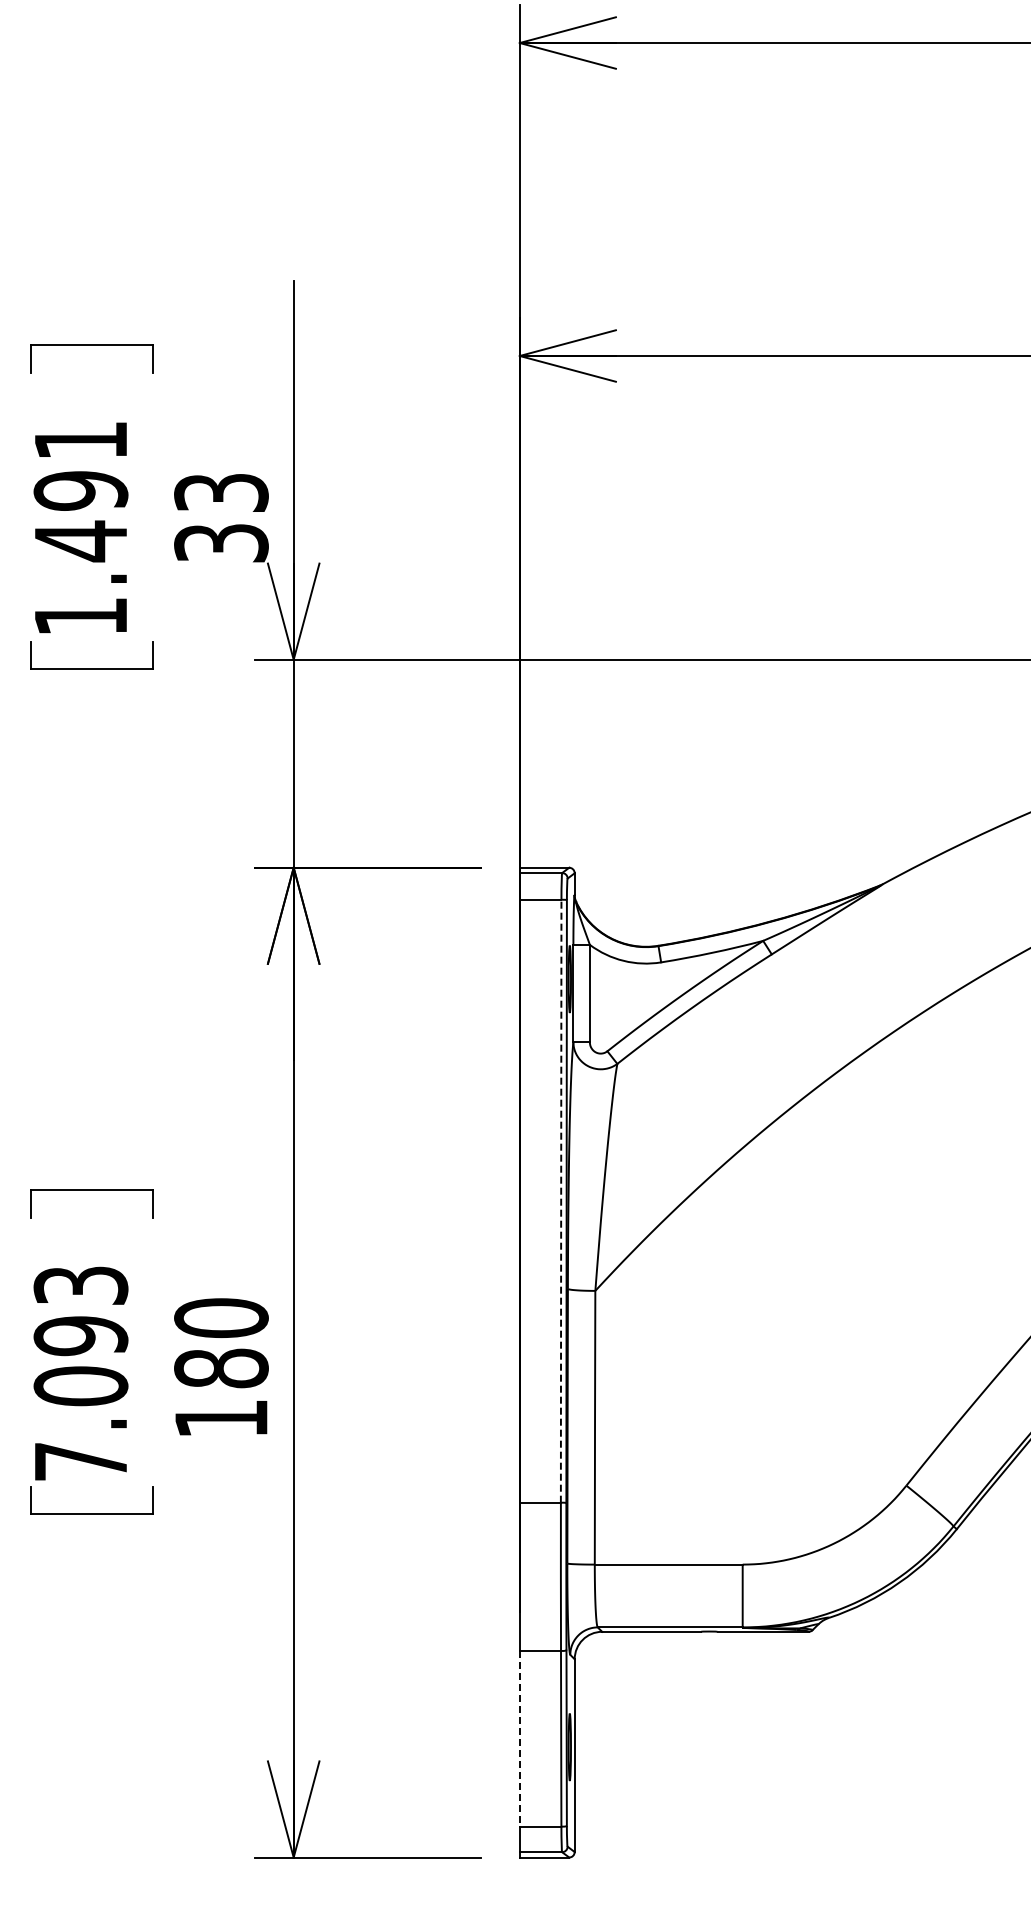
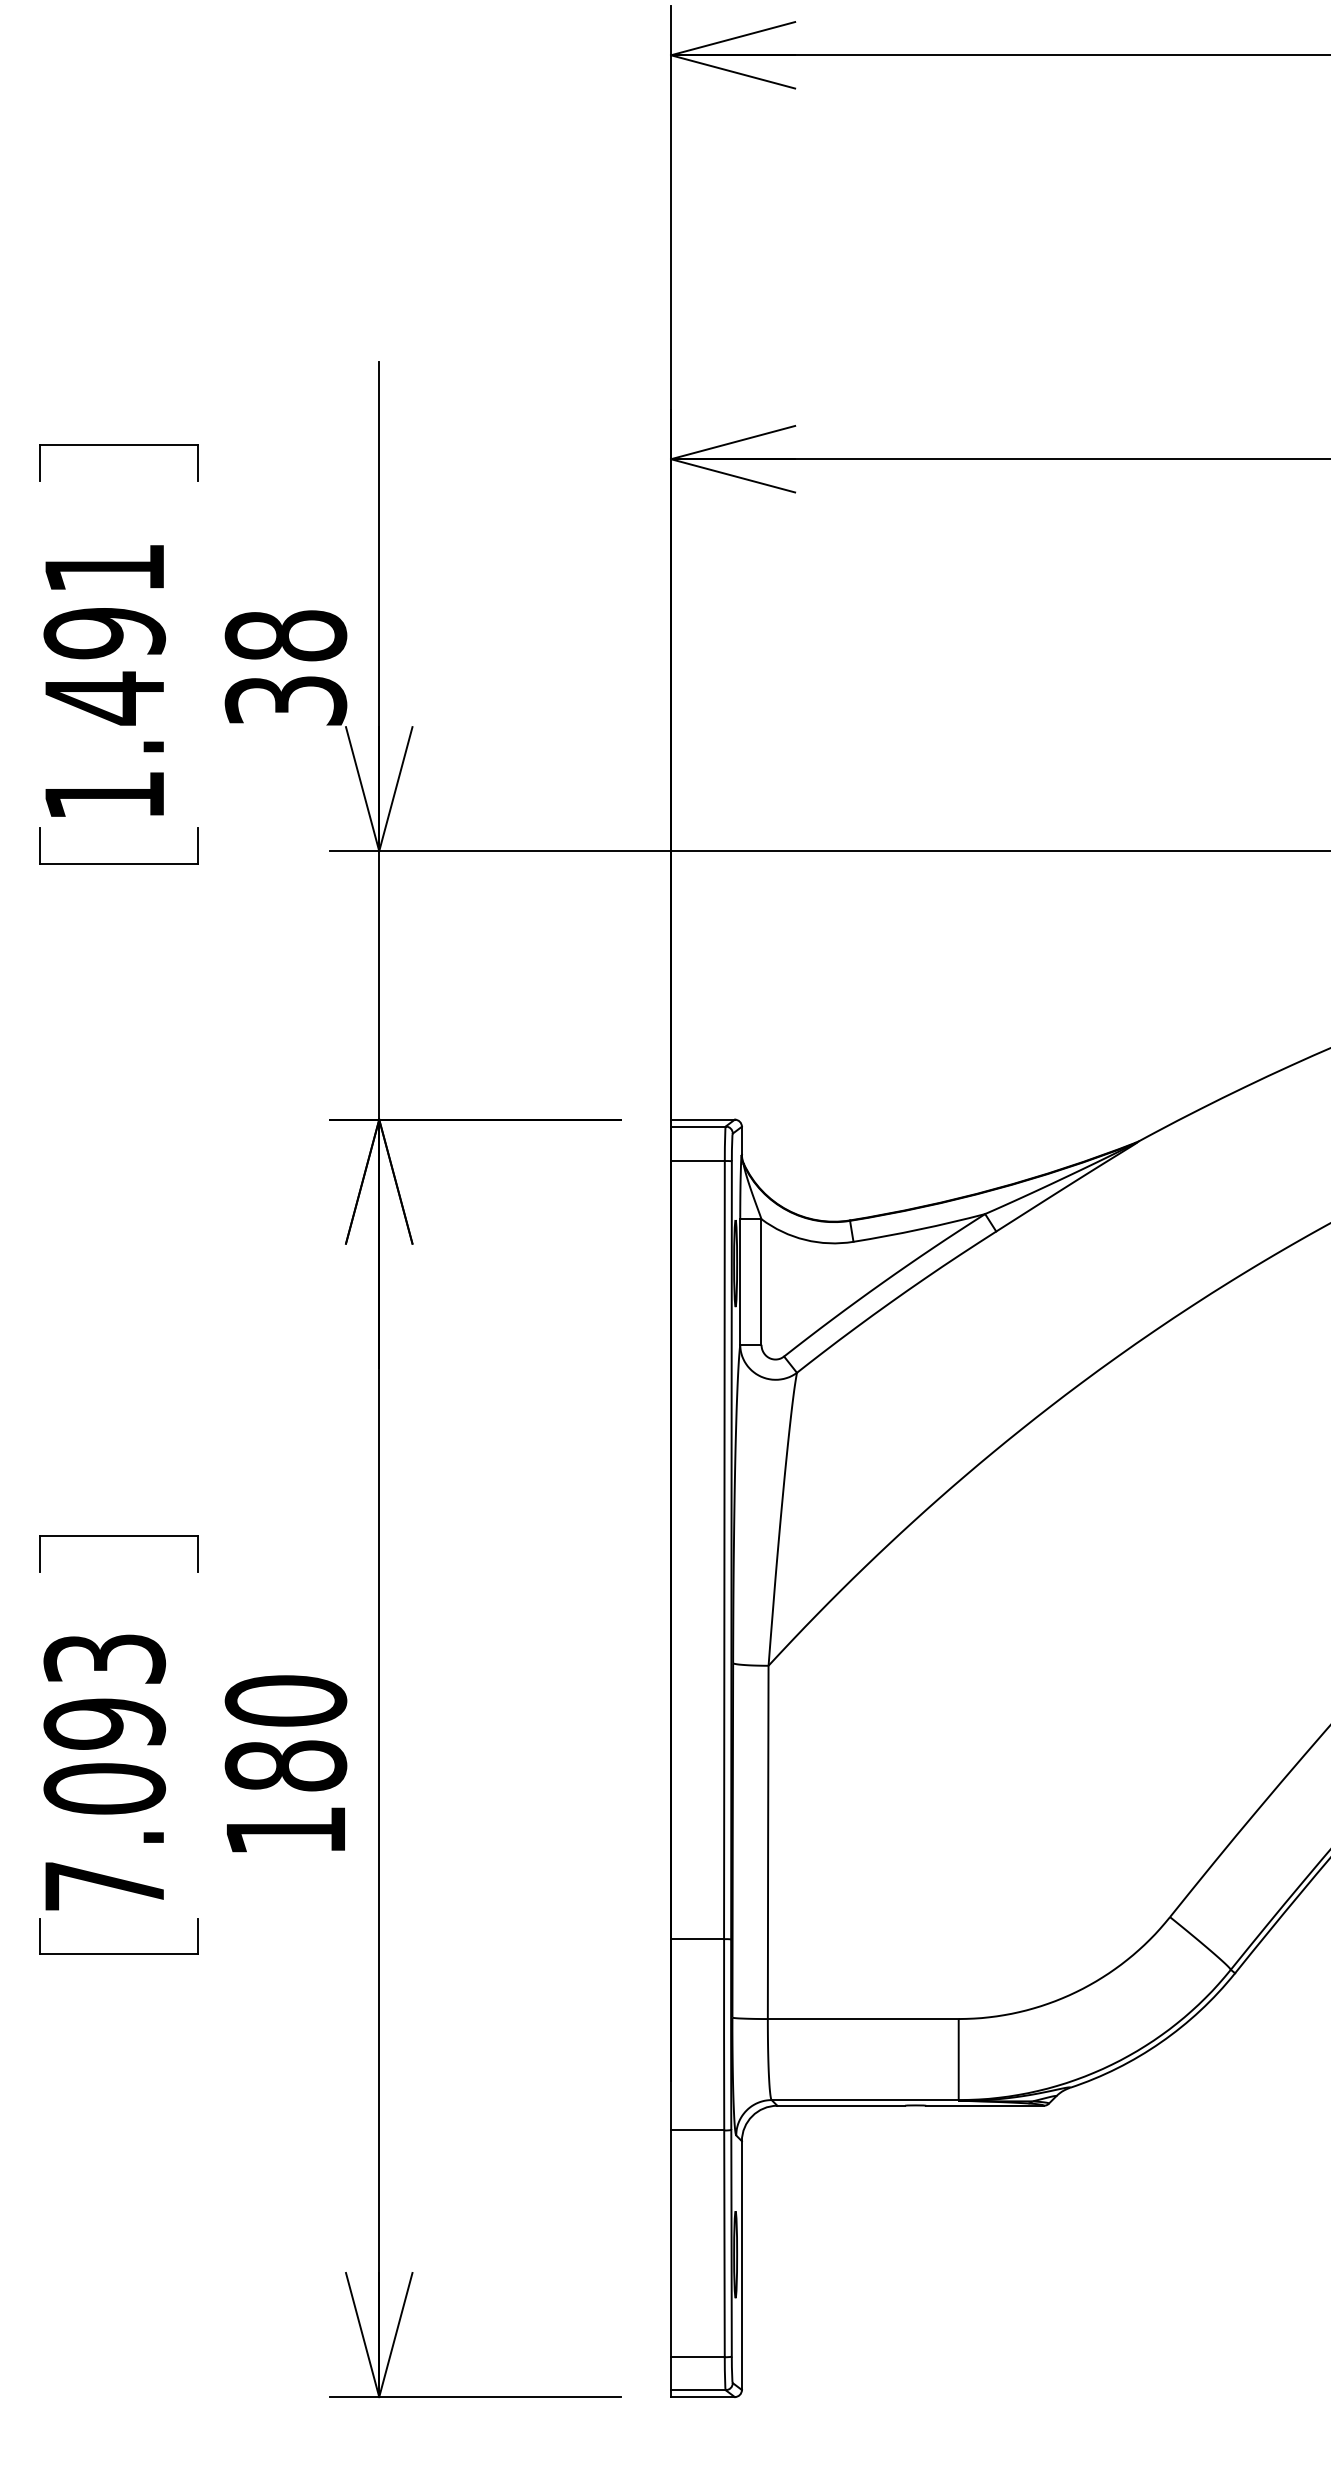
text: (221, 492) -> (286, 635), 33 -> 38
line: (561, 1200) -> (724, 1549), dashed -> solid
line: (519, 1738) -> (670, 2243), dashed -> solid

